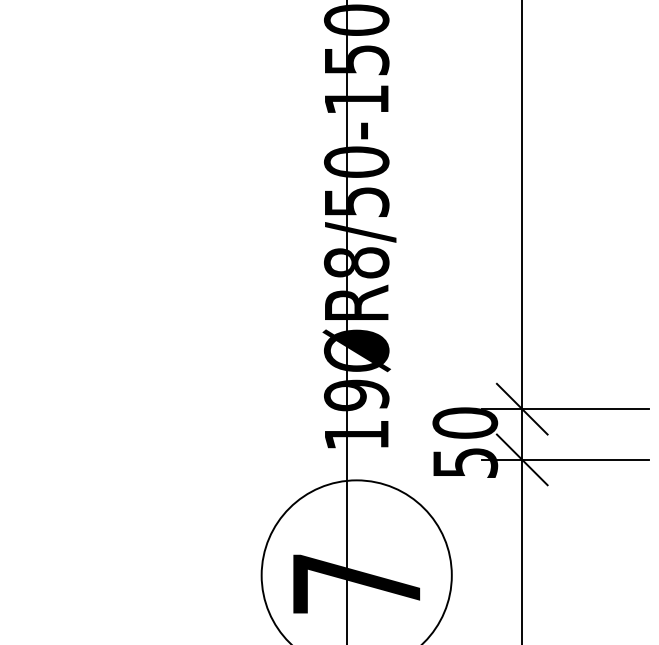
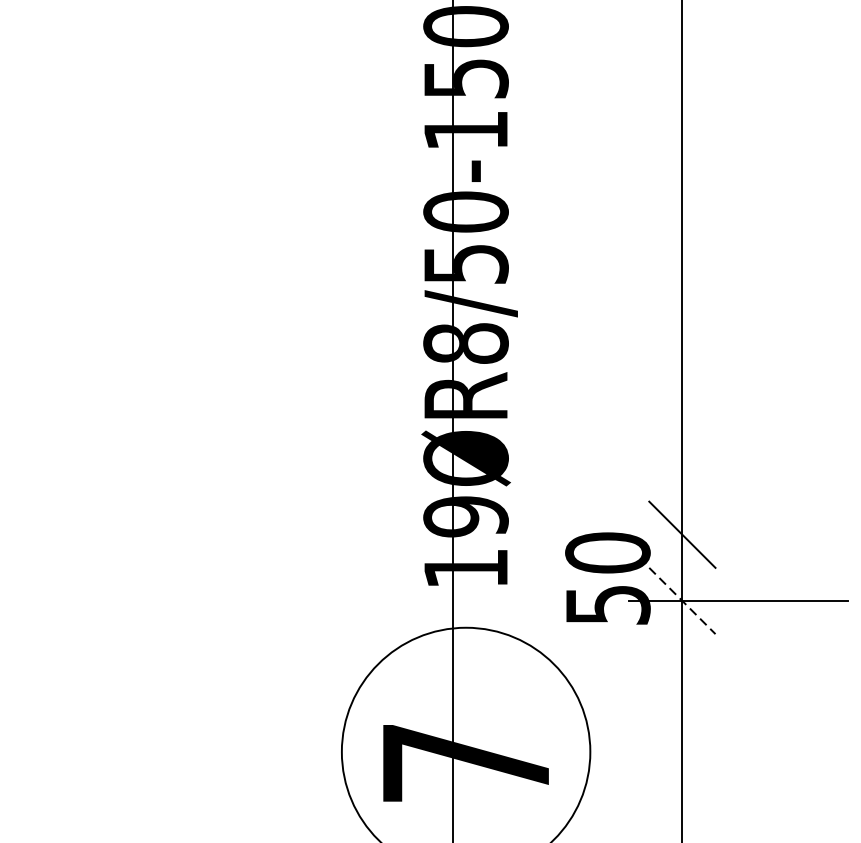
line: (565, 409) -> (738, 535), removed
line: (522, 459) -> (682, 600), solid -> dashed

